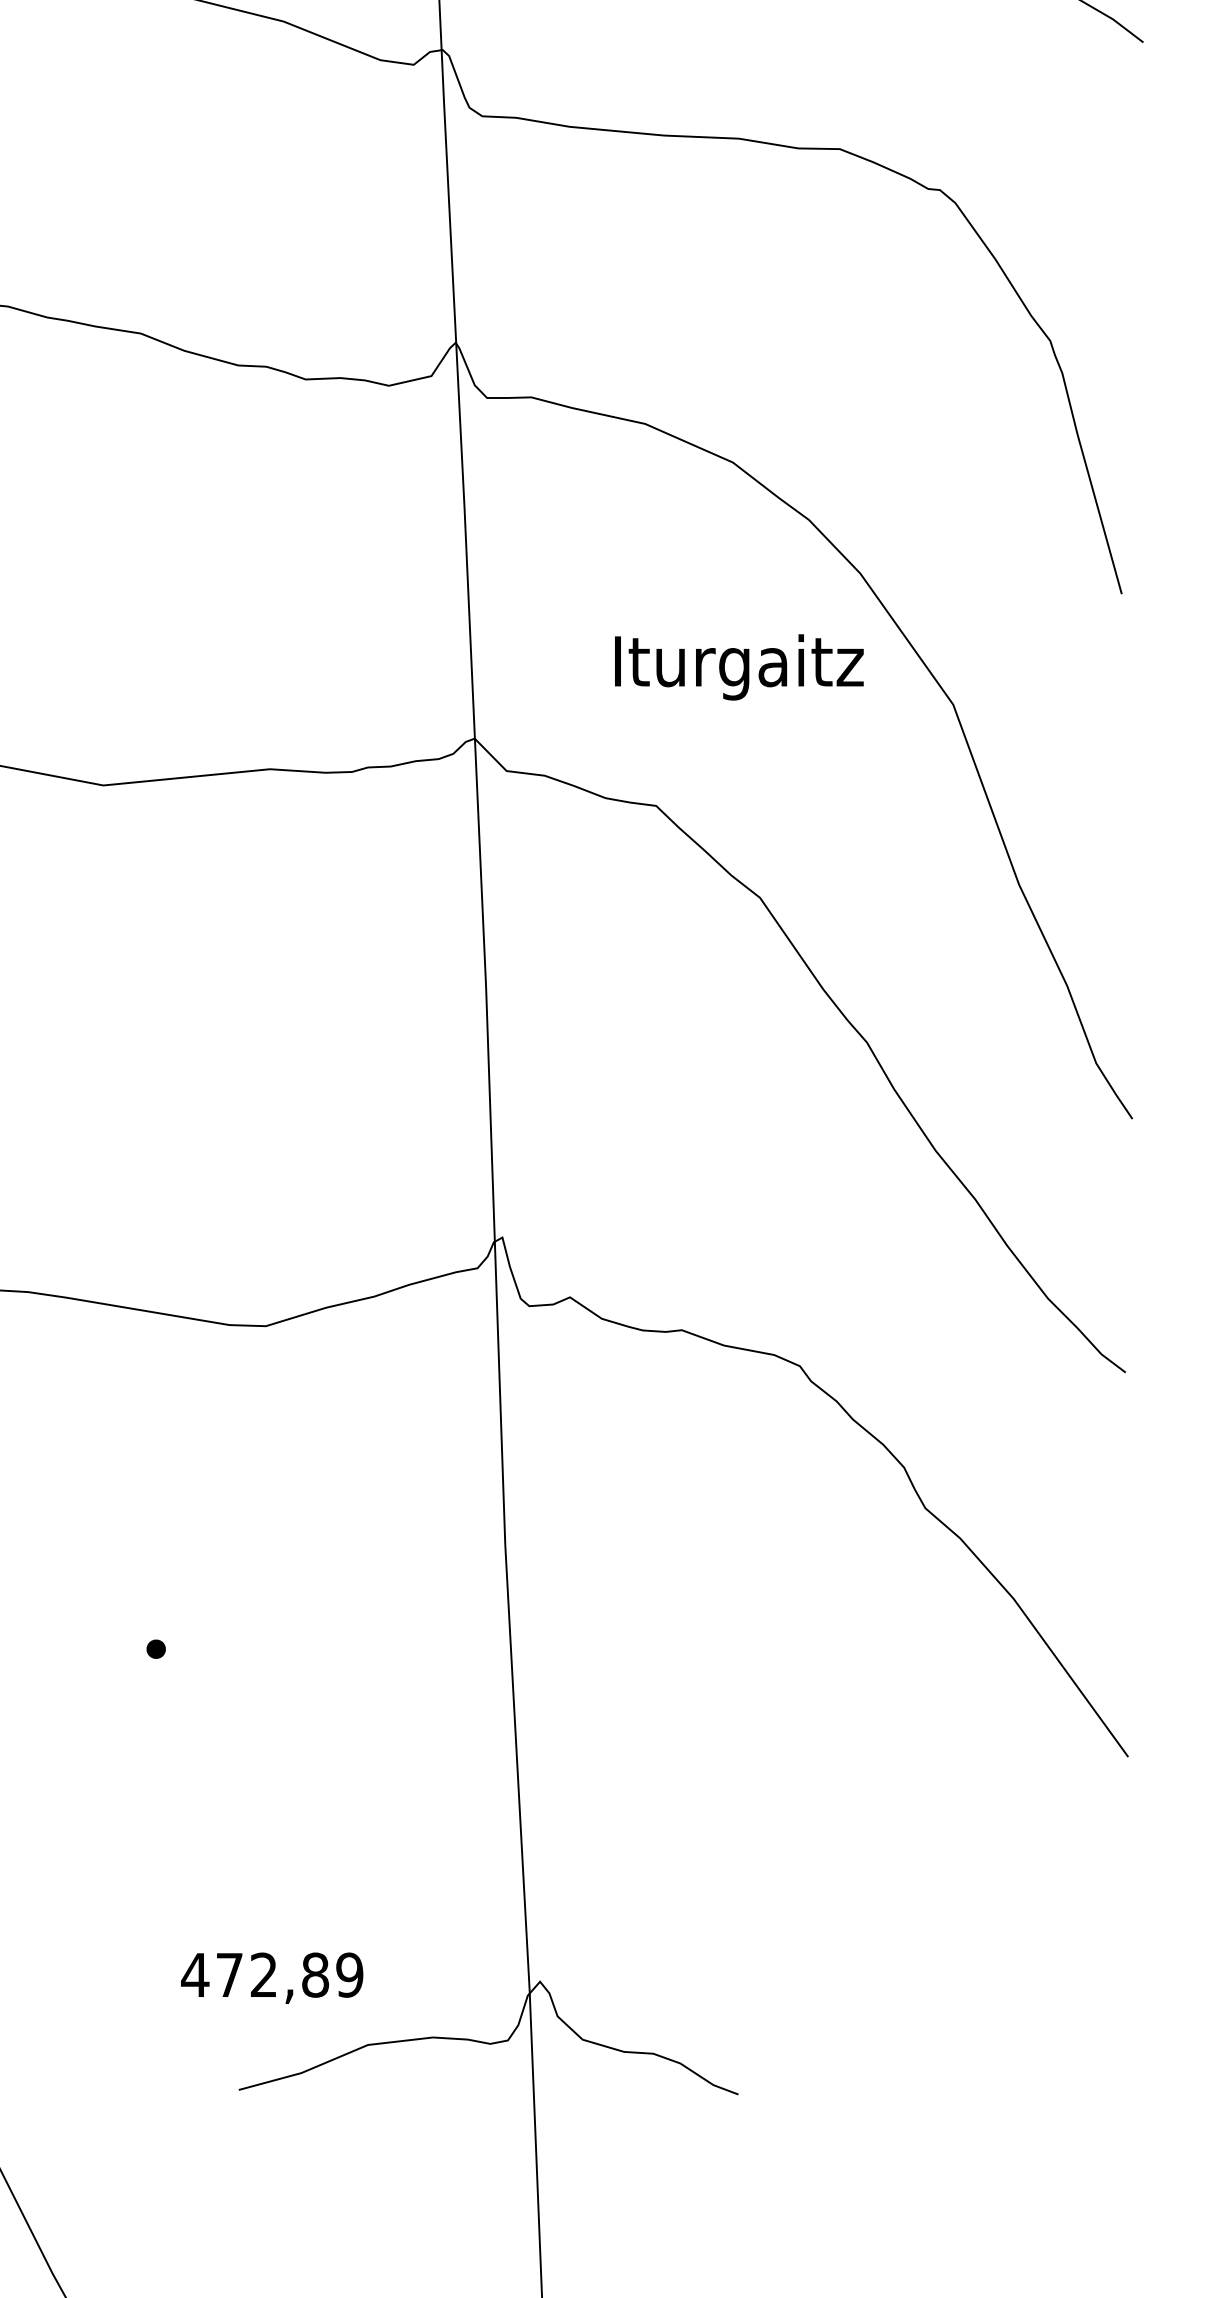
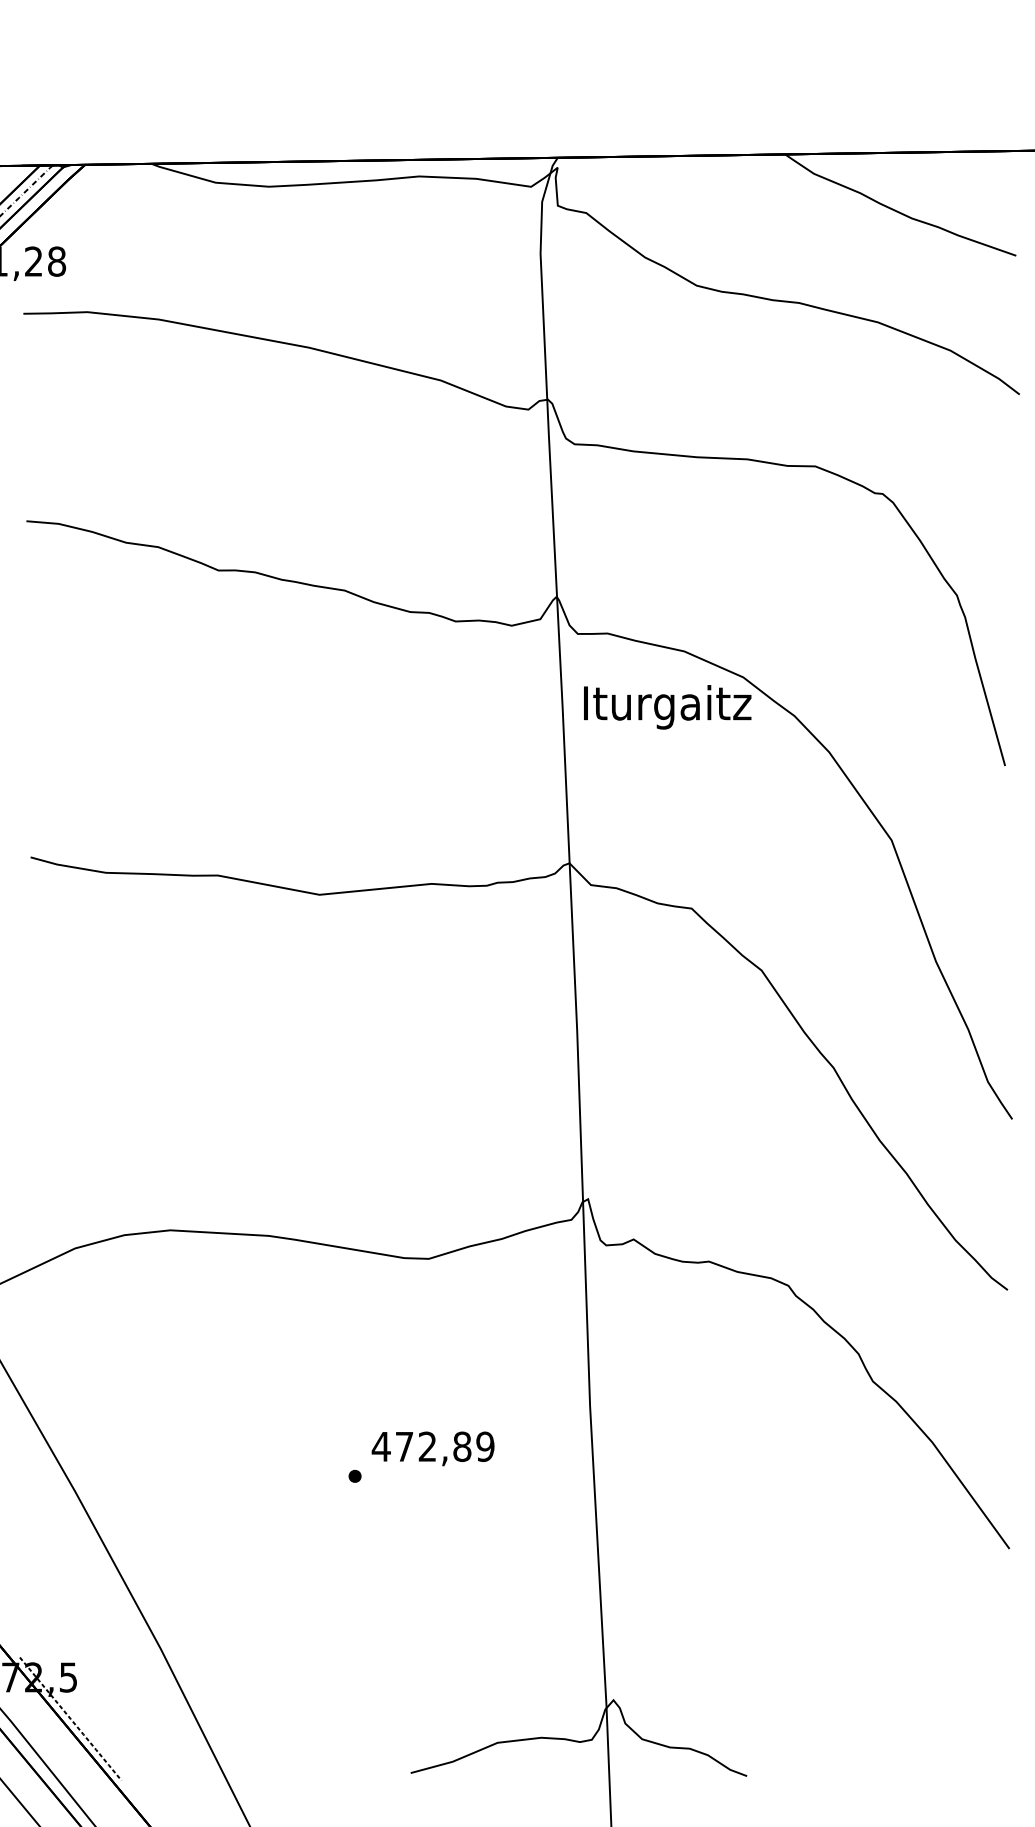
text: (739, 667) -> (667, 707), moved
text: (271, 1977) -> (432, 1448), moved

